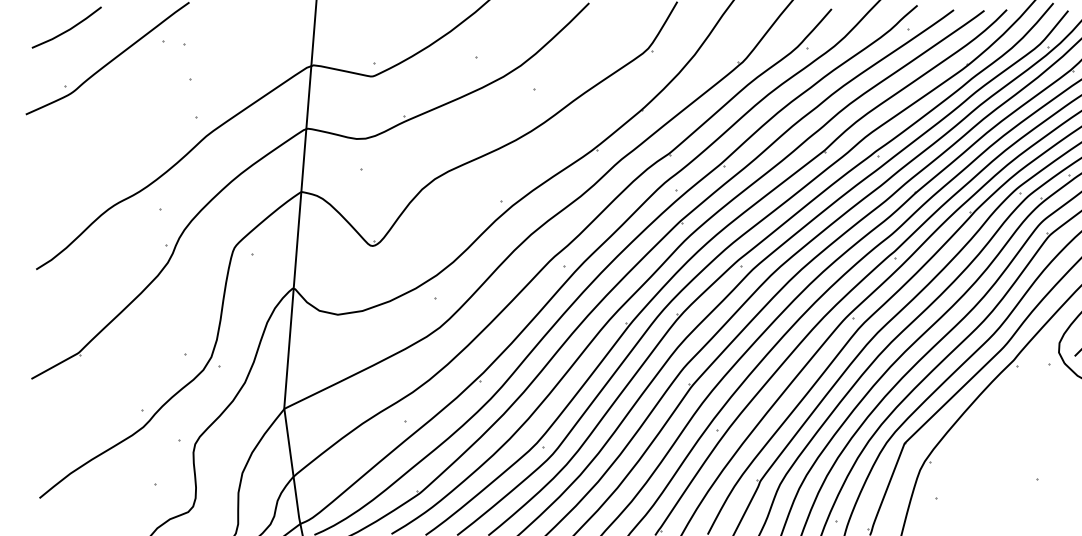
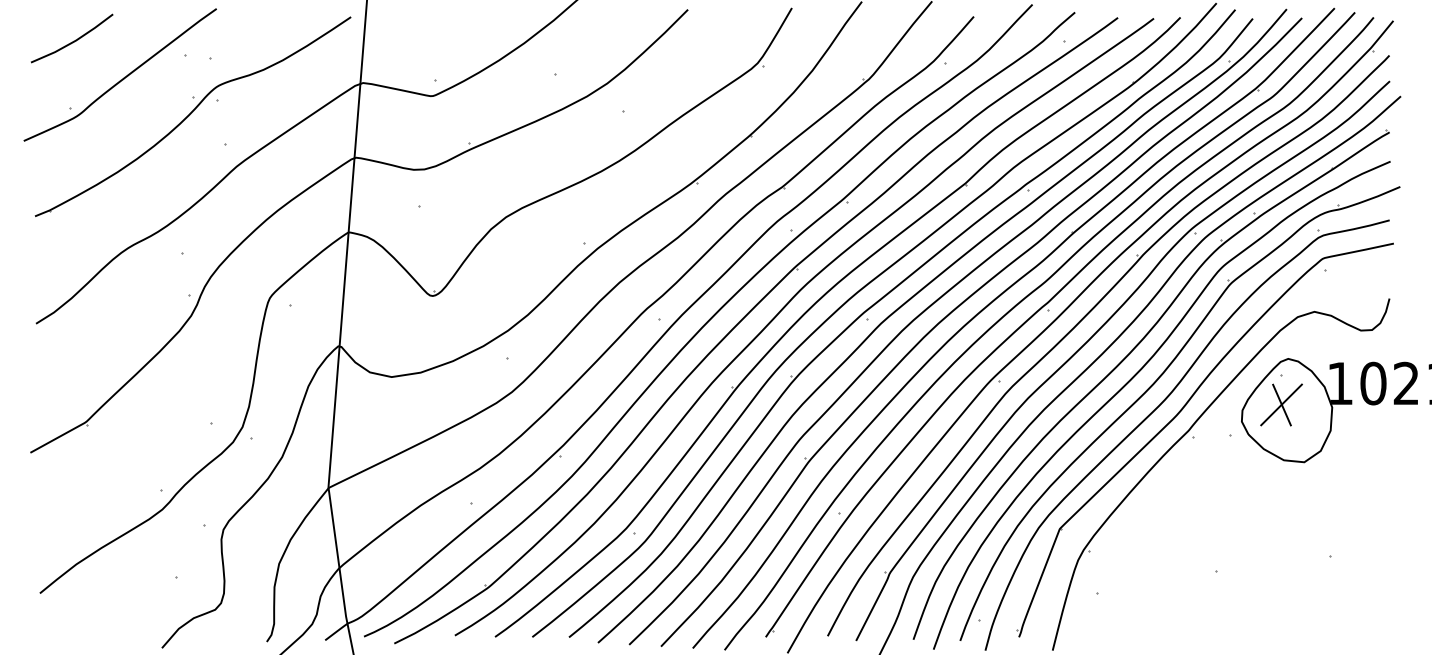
part: (168, 93) -> (192, 116), added

